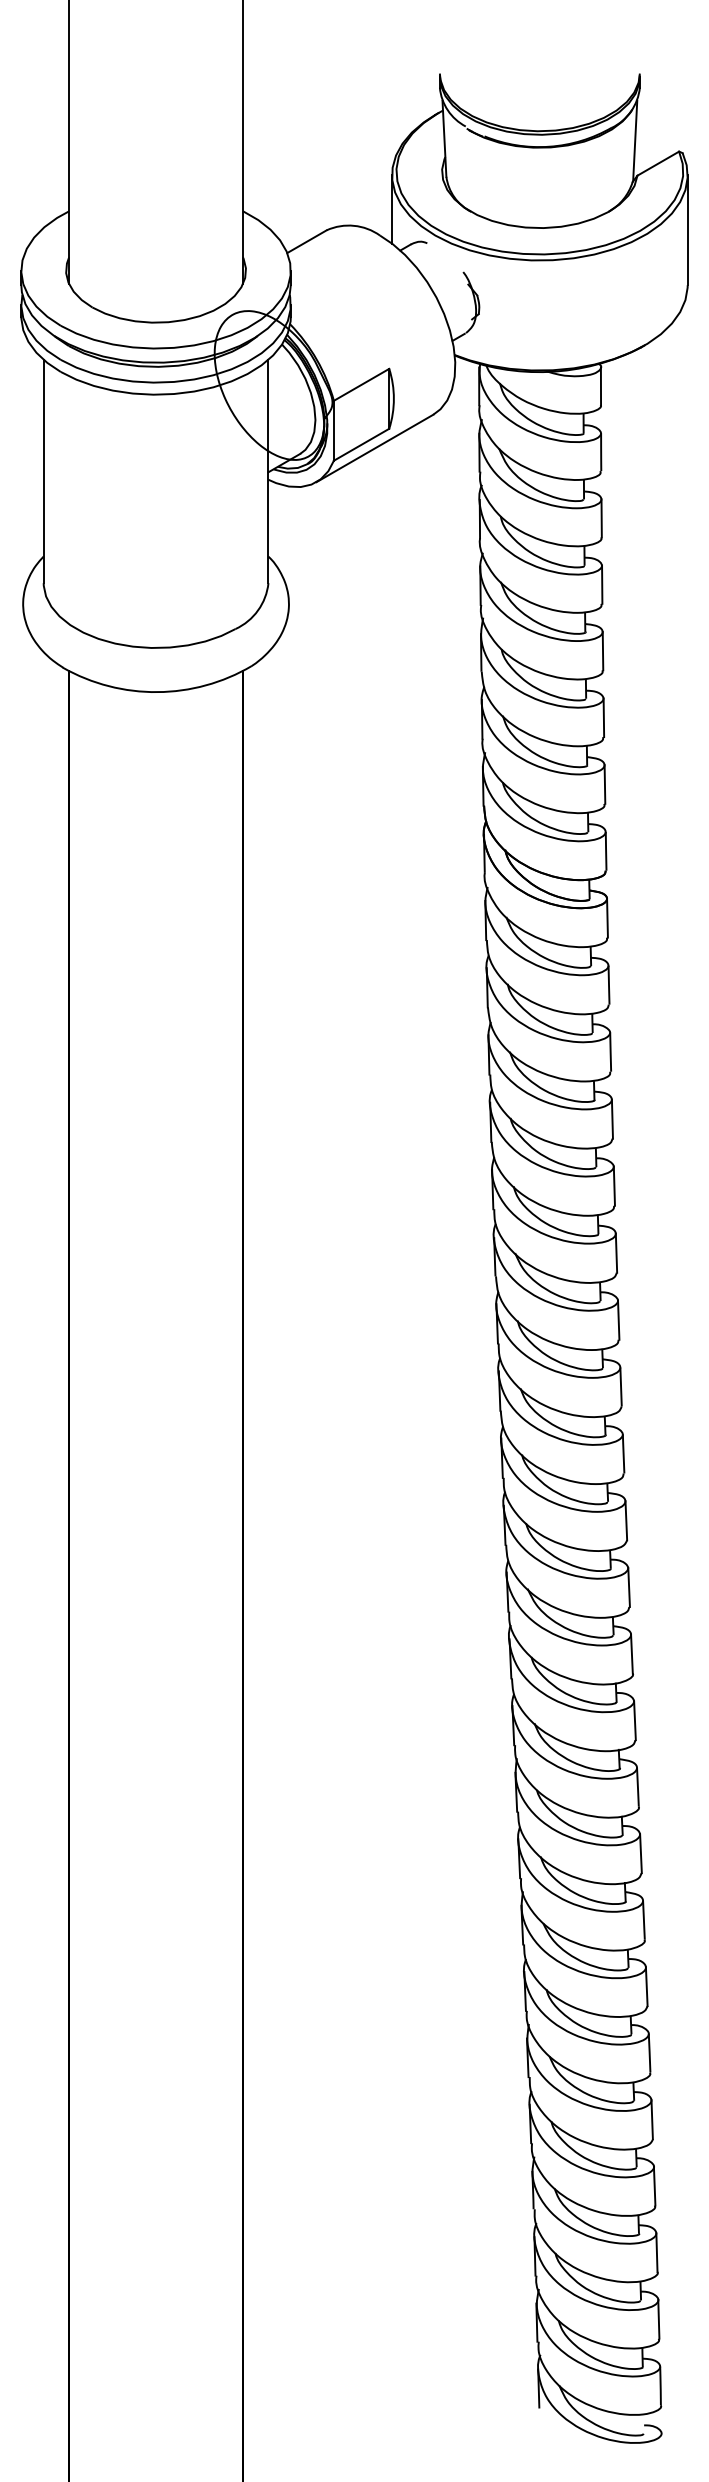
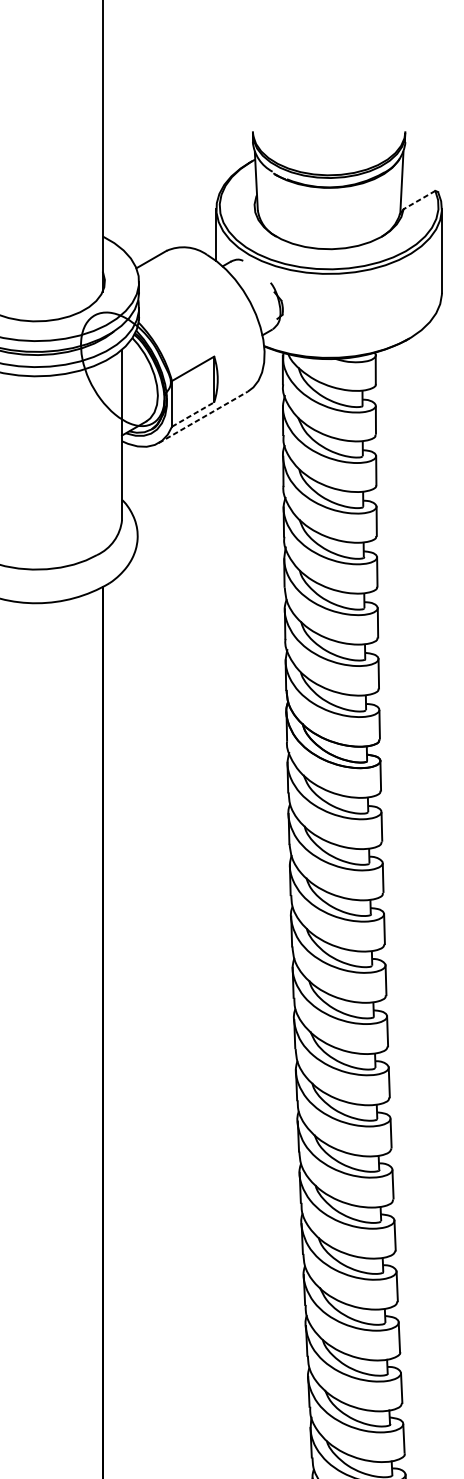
line: (657, 163) -> (418, 199), solid -> dashed
line: (361, 444) -> (193, 414), solid -> dashed
line: (375, 448) -> (203, 417), solid -> dashed

